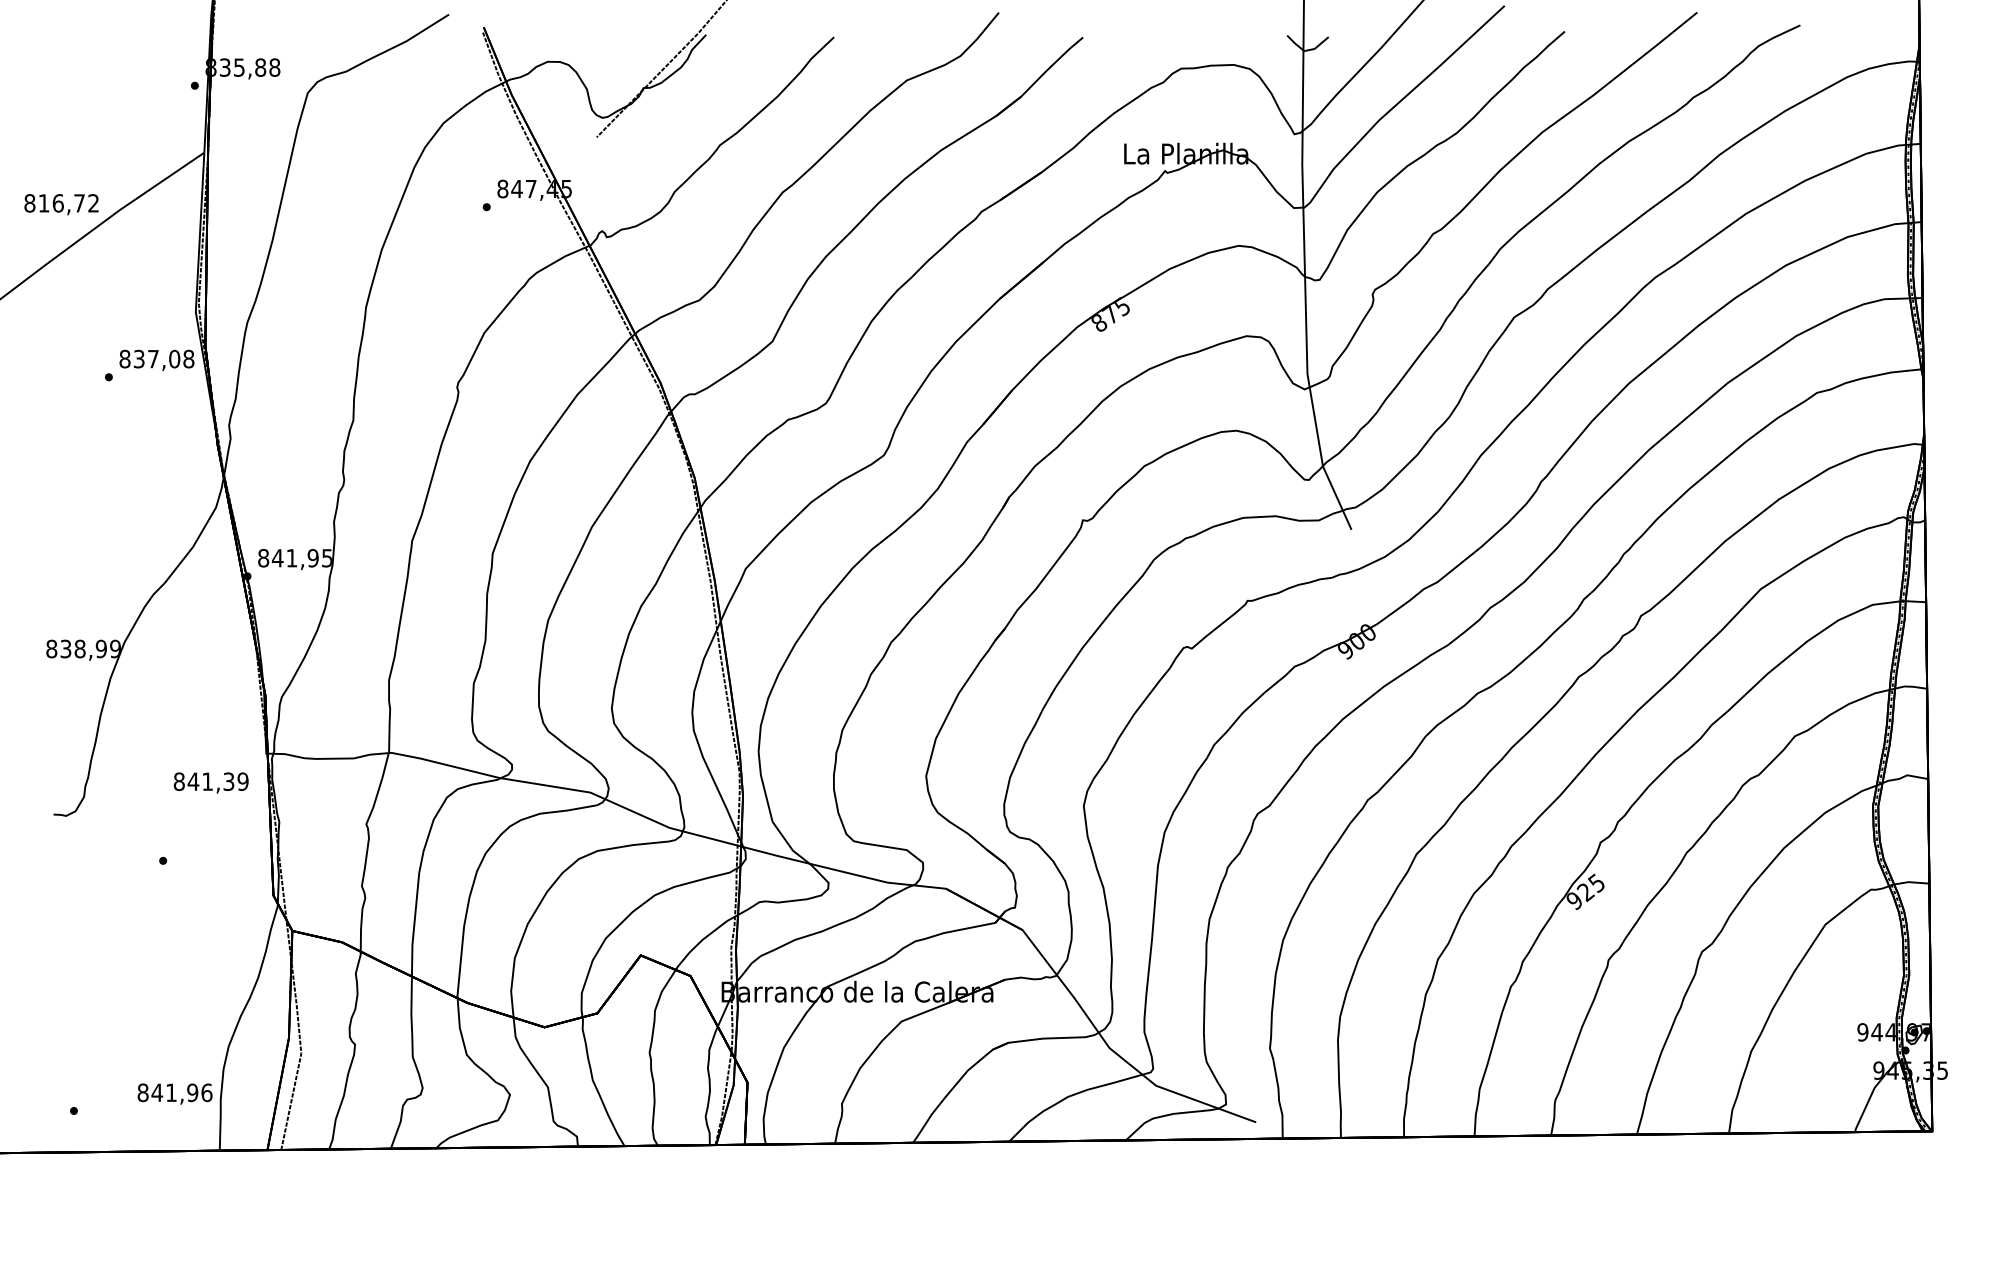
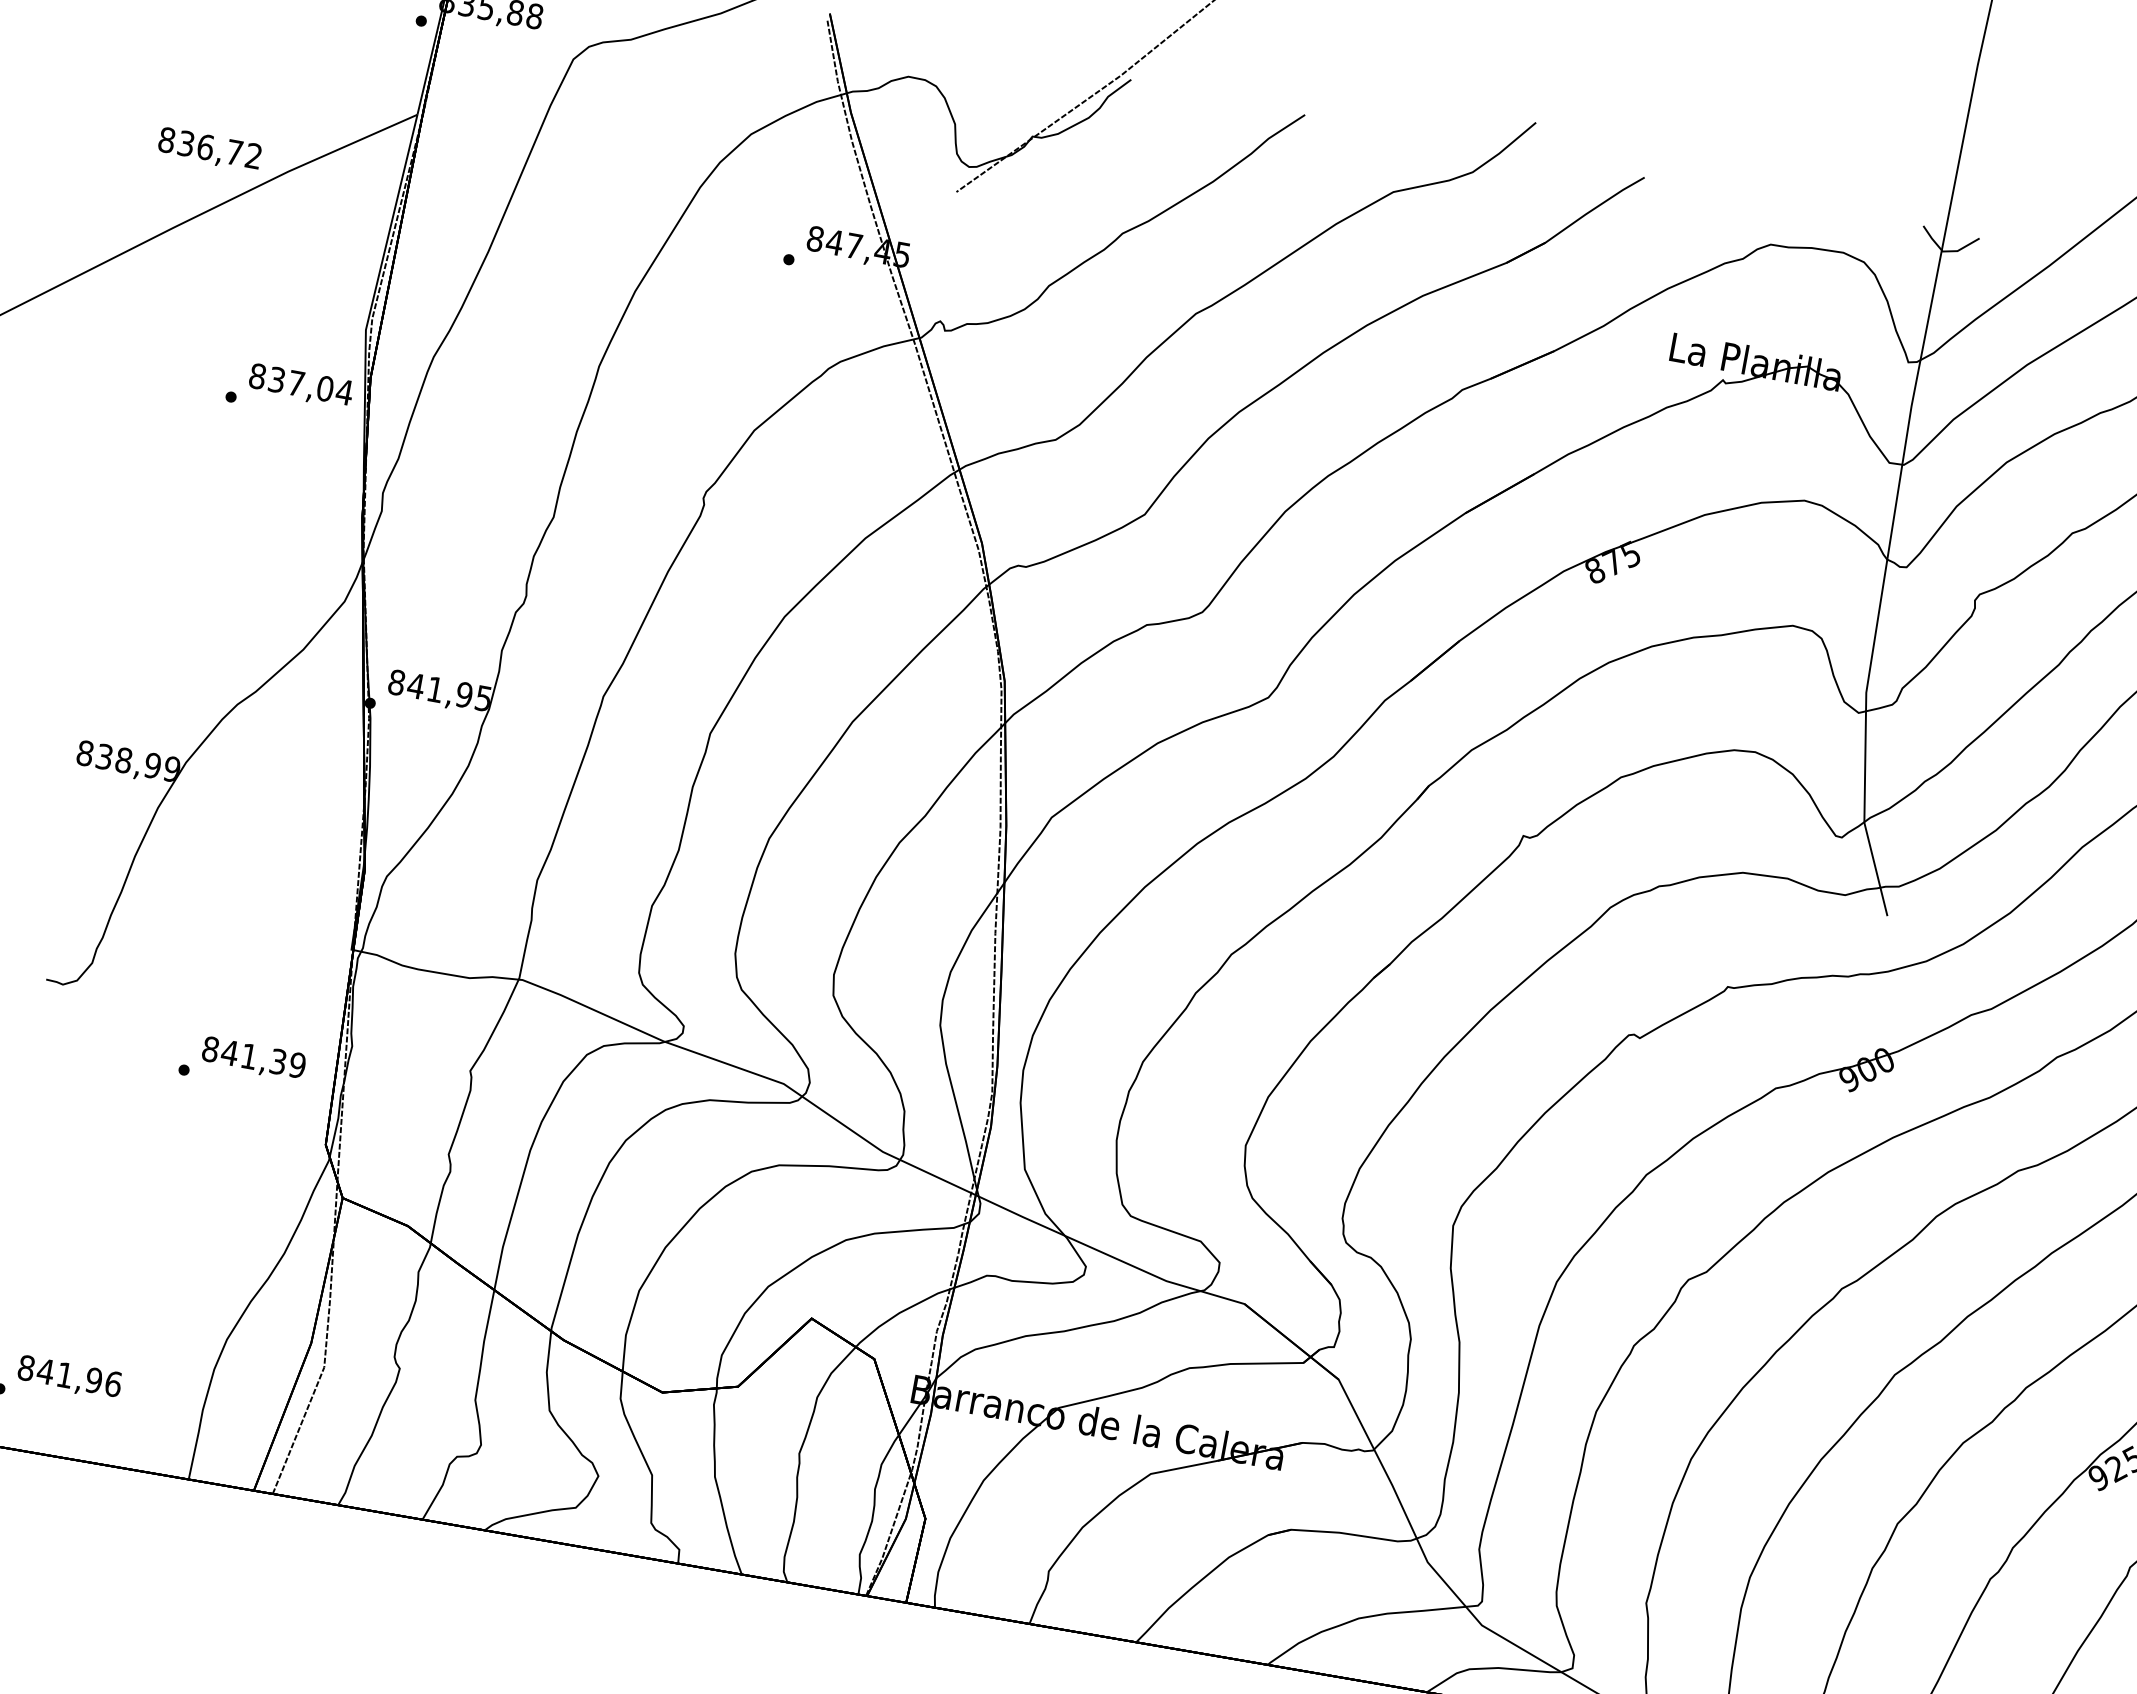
text: (43, 203) -> (185, 143), 816,72 -> 836,72
text: (188, 358) -> (344, 391), 837,08 -> 837,04
text: (210, 782) -> (252, 1058), moved
text: (174, 1093) -> (69, 1376), moved

